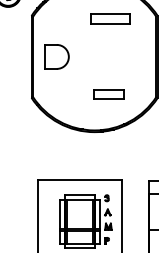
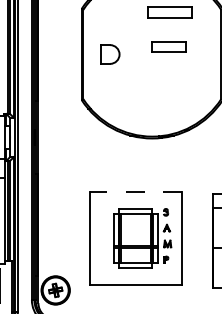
part: (57, 56) -> (110, 54), size x0.7
part: (109, 93) -> (168, 46), moved
line: (79, 180) -> (135, 192), solid -> dashed

